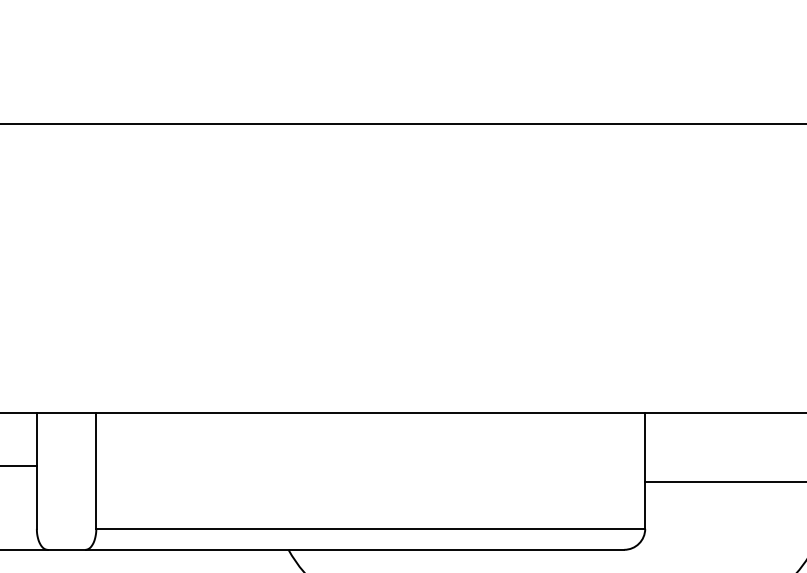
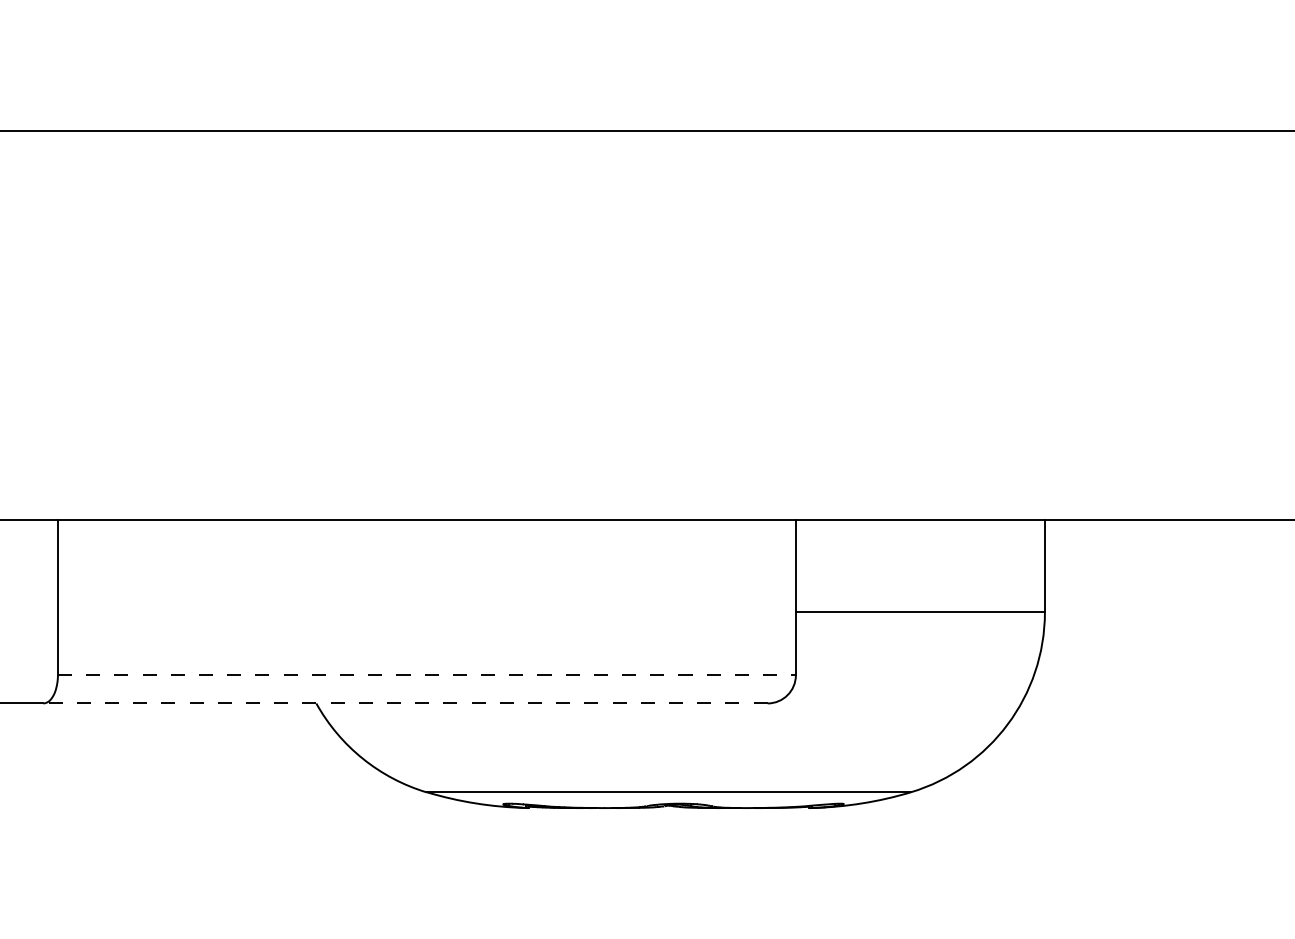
line: (370, 529) -> (426, 675), solid -> dashed
line: (354, 549) -> (405, 703), solid -> dashed

